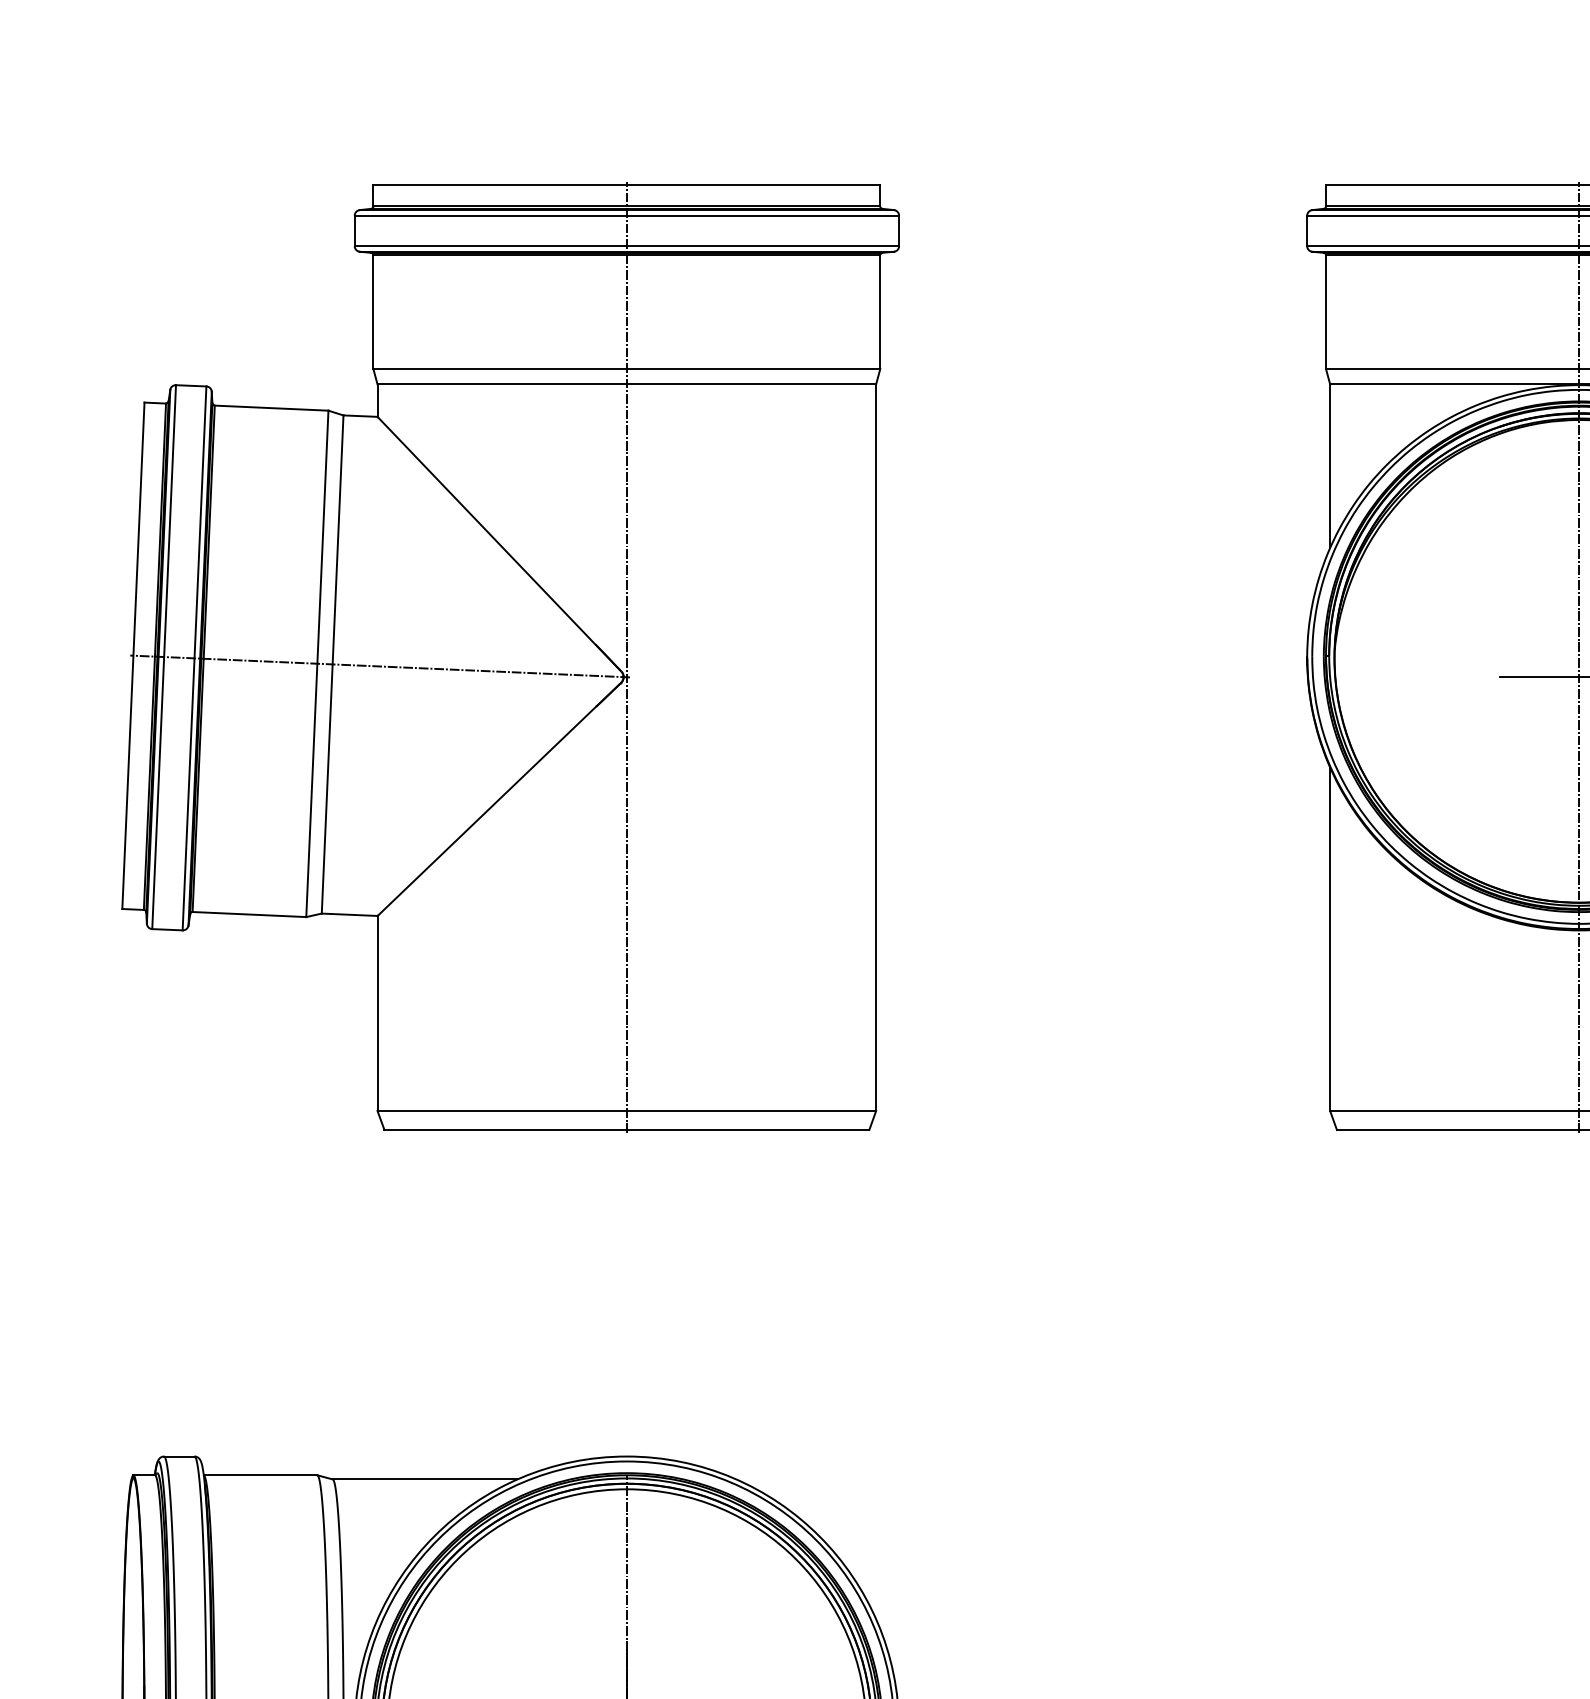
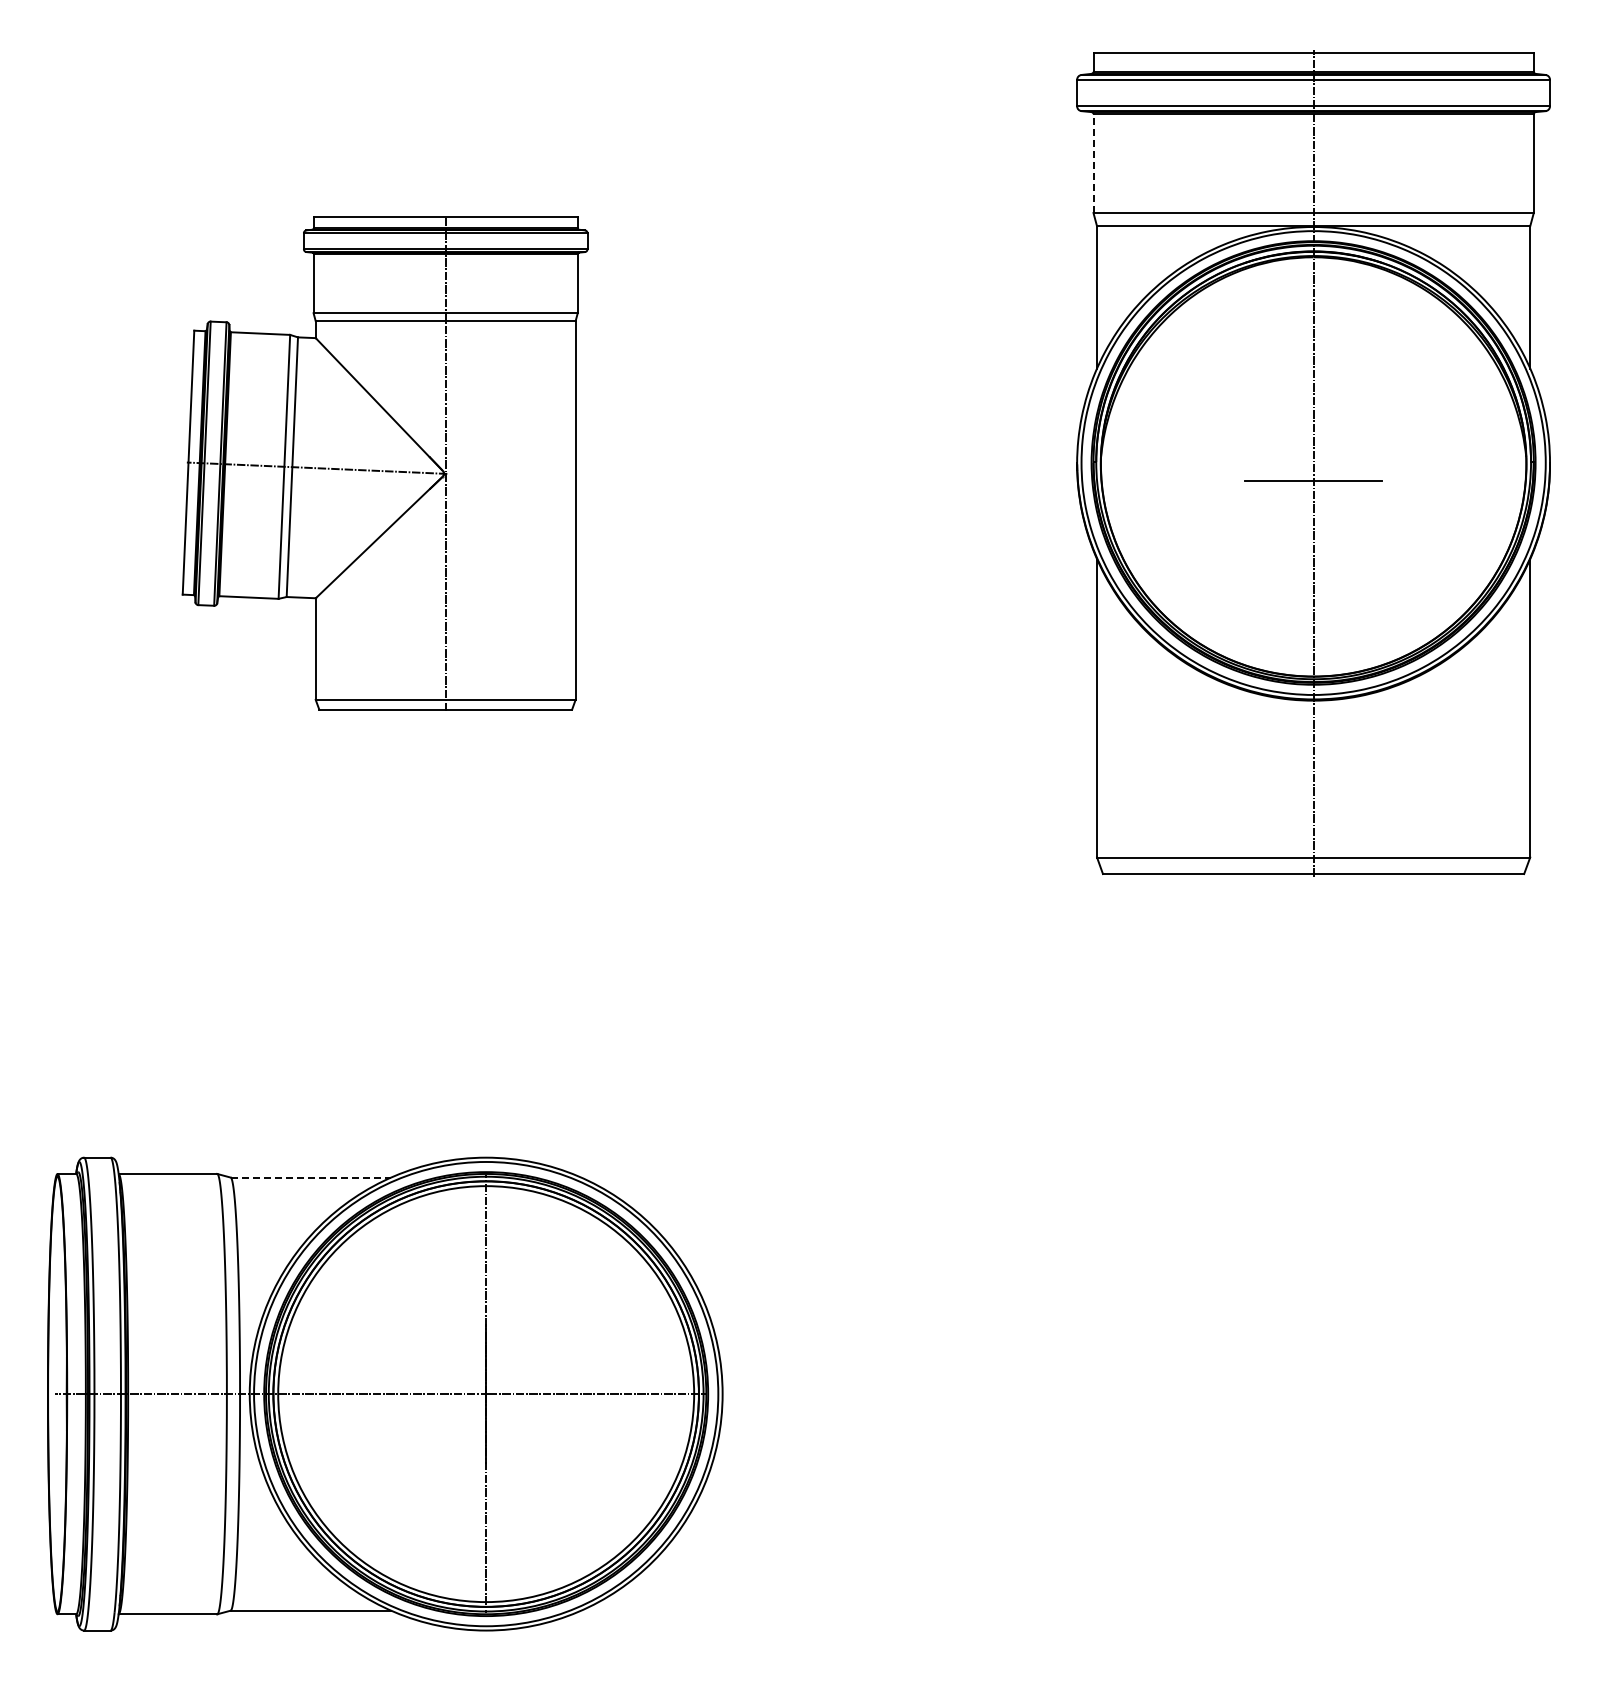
line: (1326, 312) -> (1093, 163), solid -> dashed
part: (509, 657) -> (384, 463), size x0.6
line: (425, 1479) -> (311, 1177), solid -> dashed

